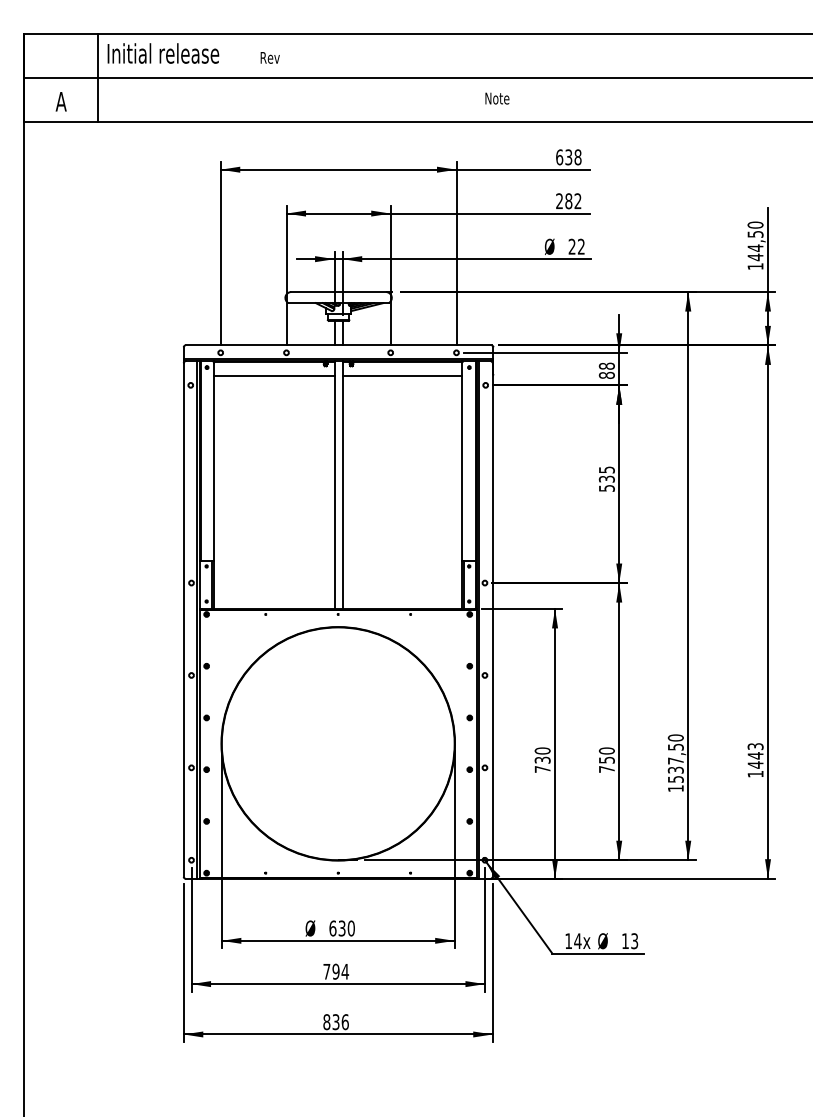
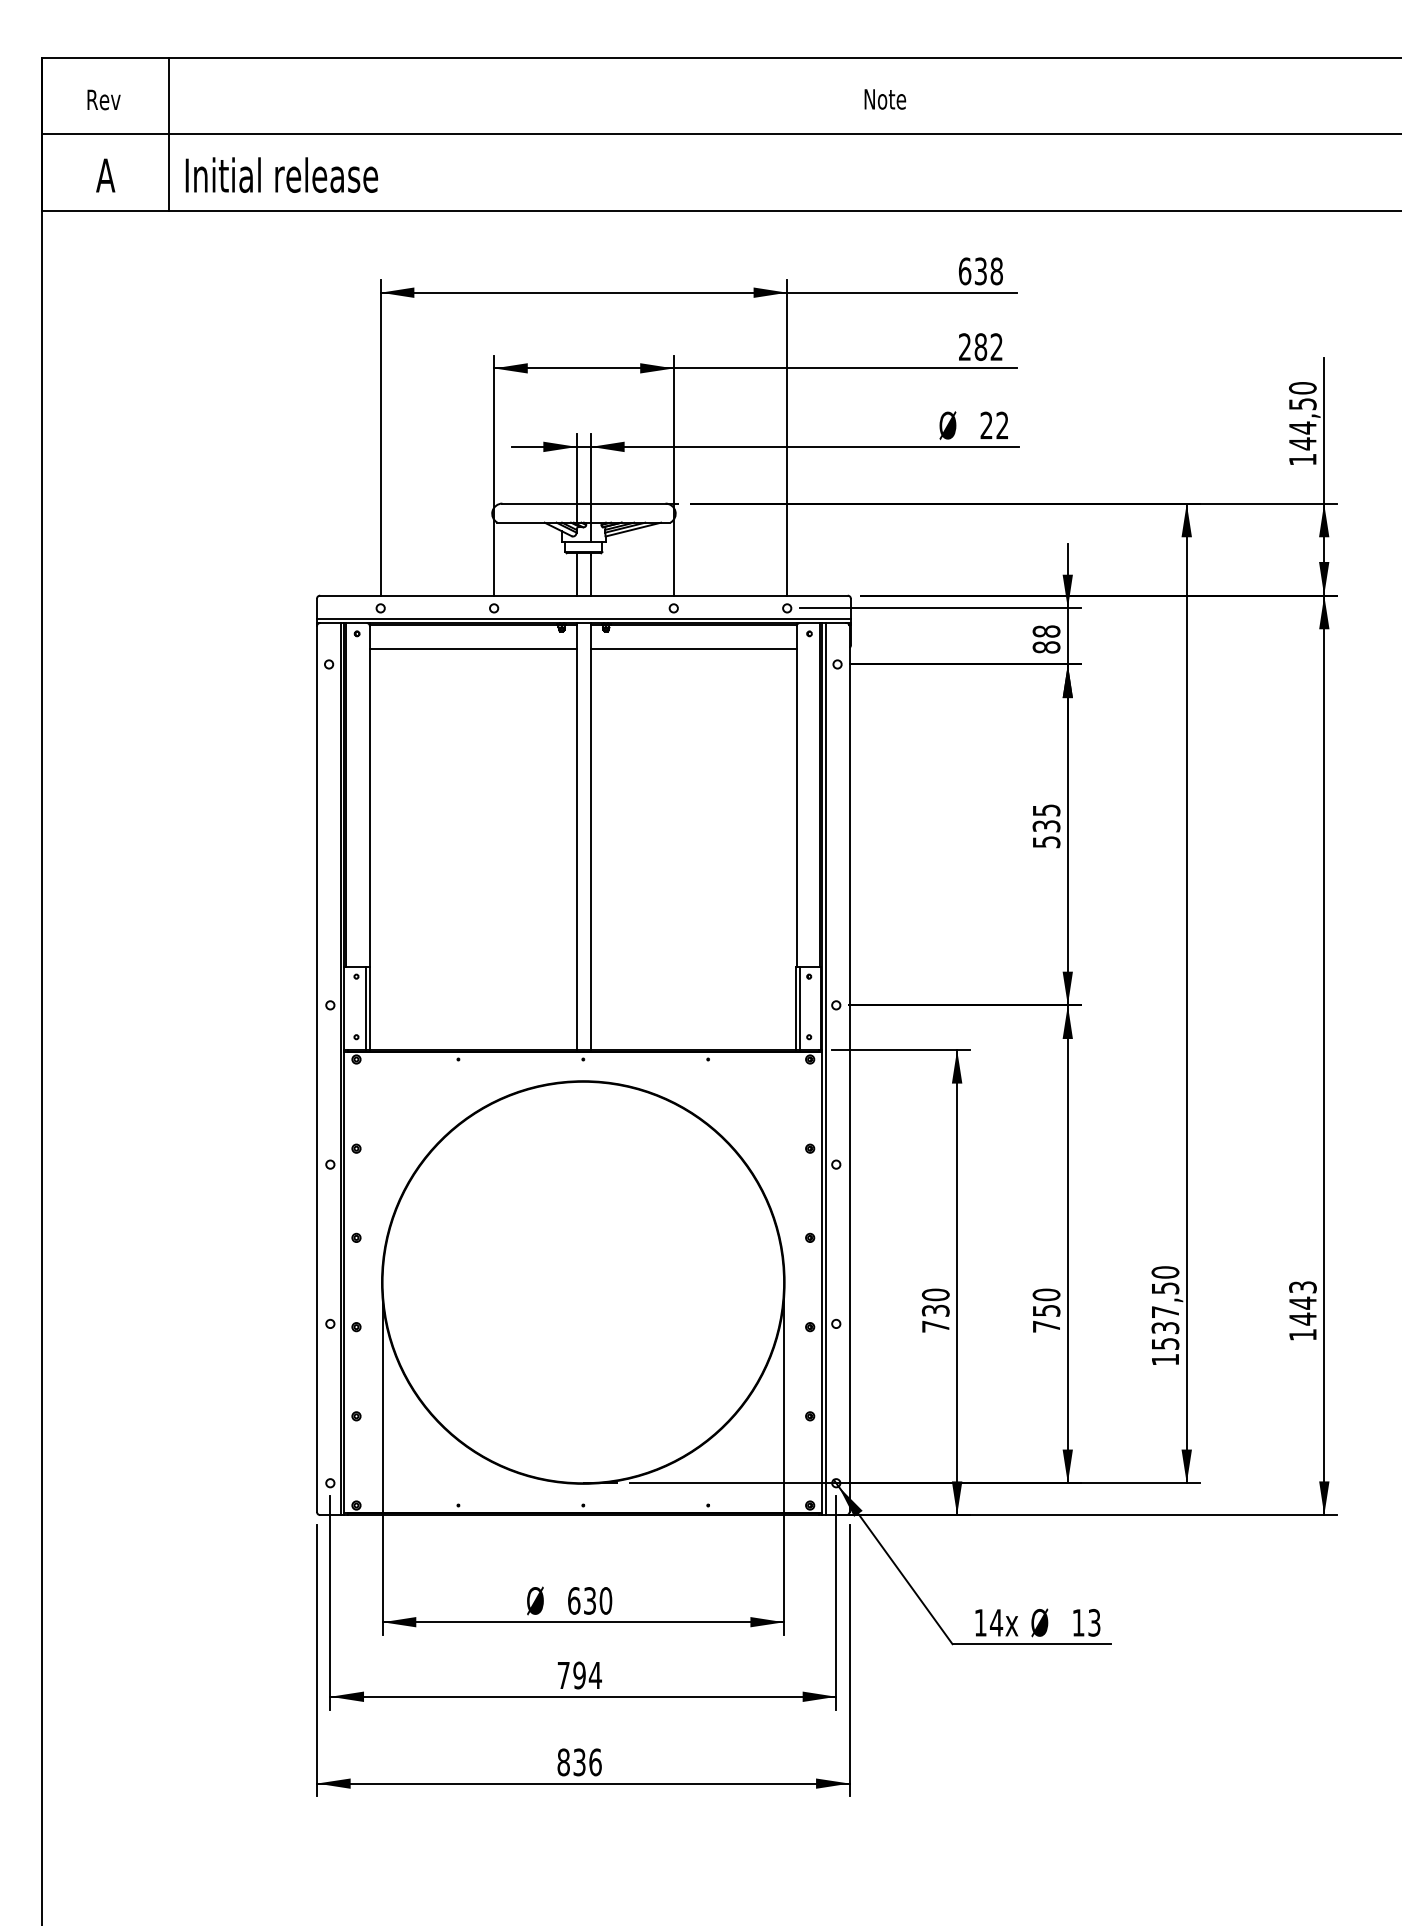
text: (163, 53) -> (282, 175), moved
text: (269, 57) -> (102, 99), moved
text: (497, 98) -> (885, 99), moved

